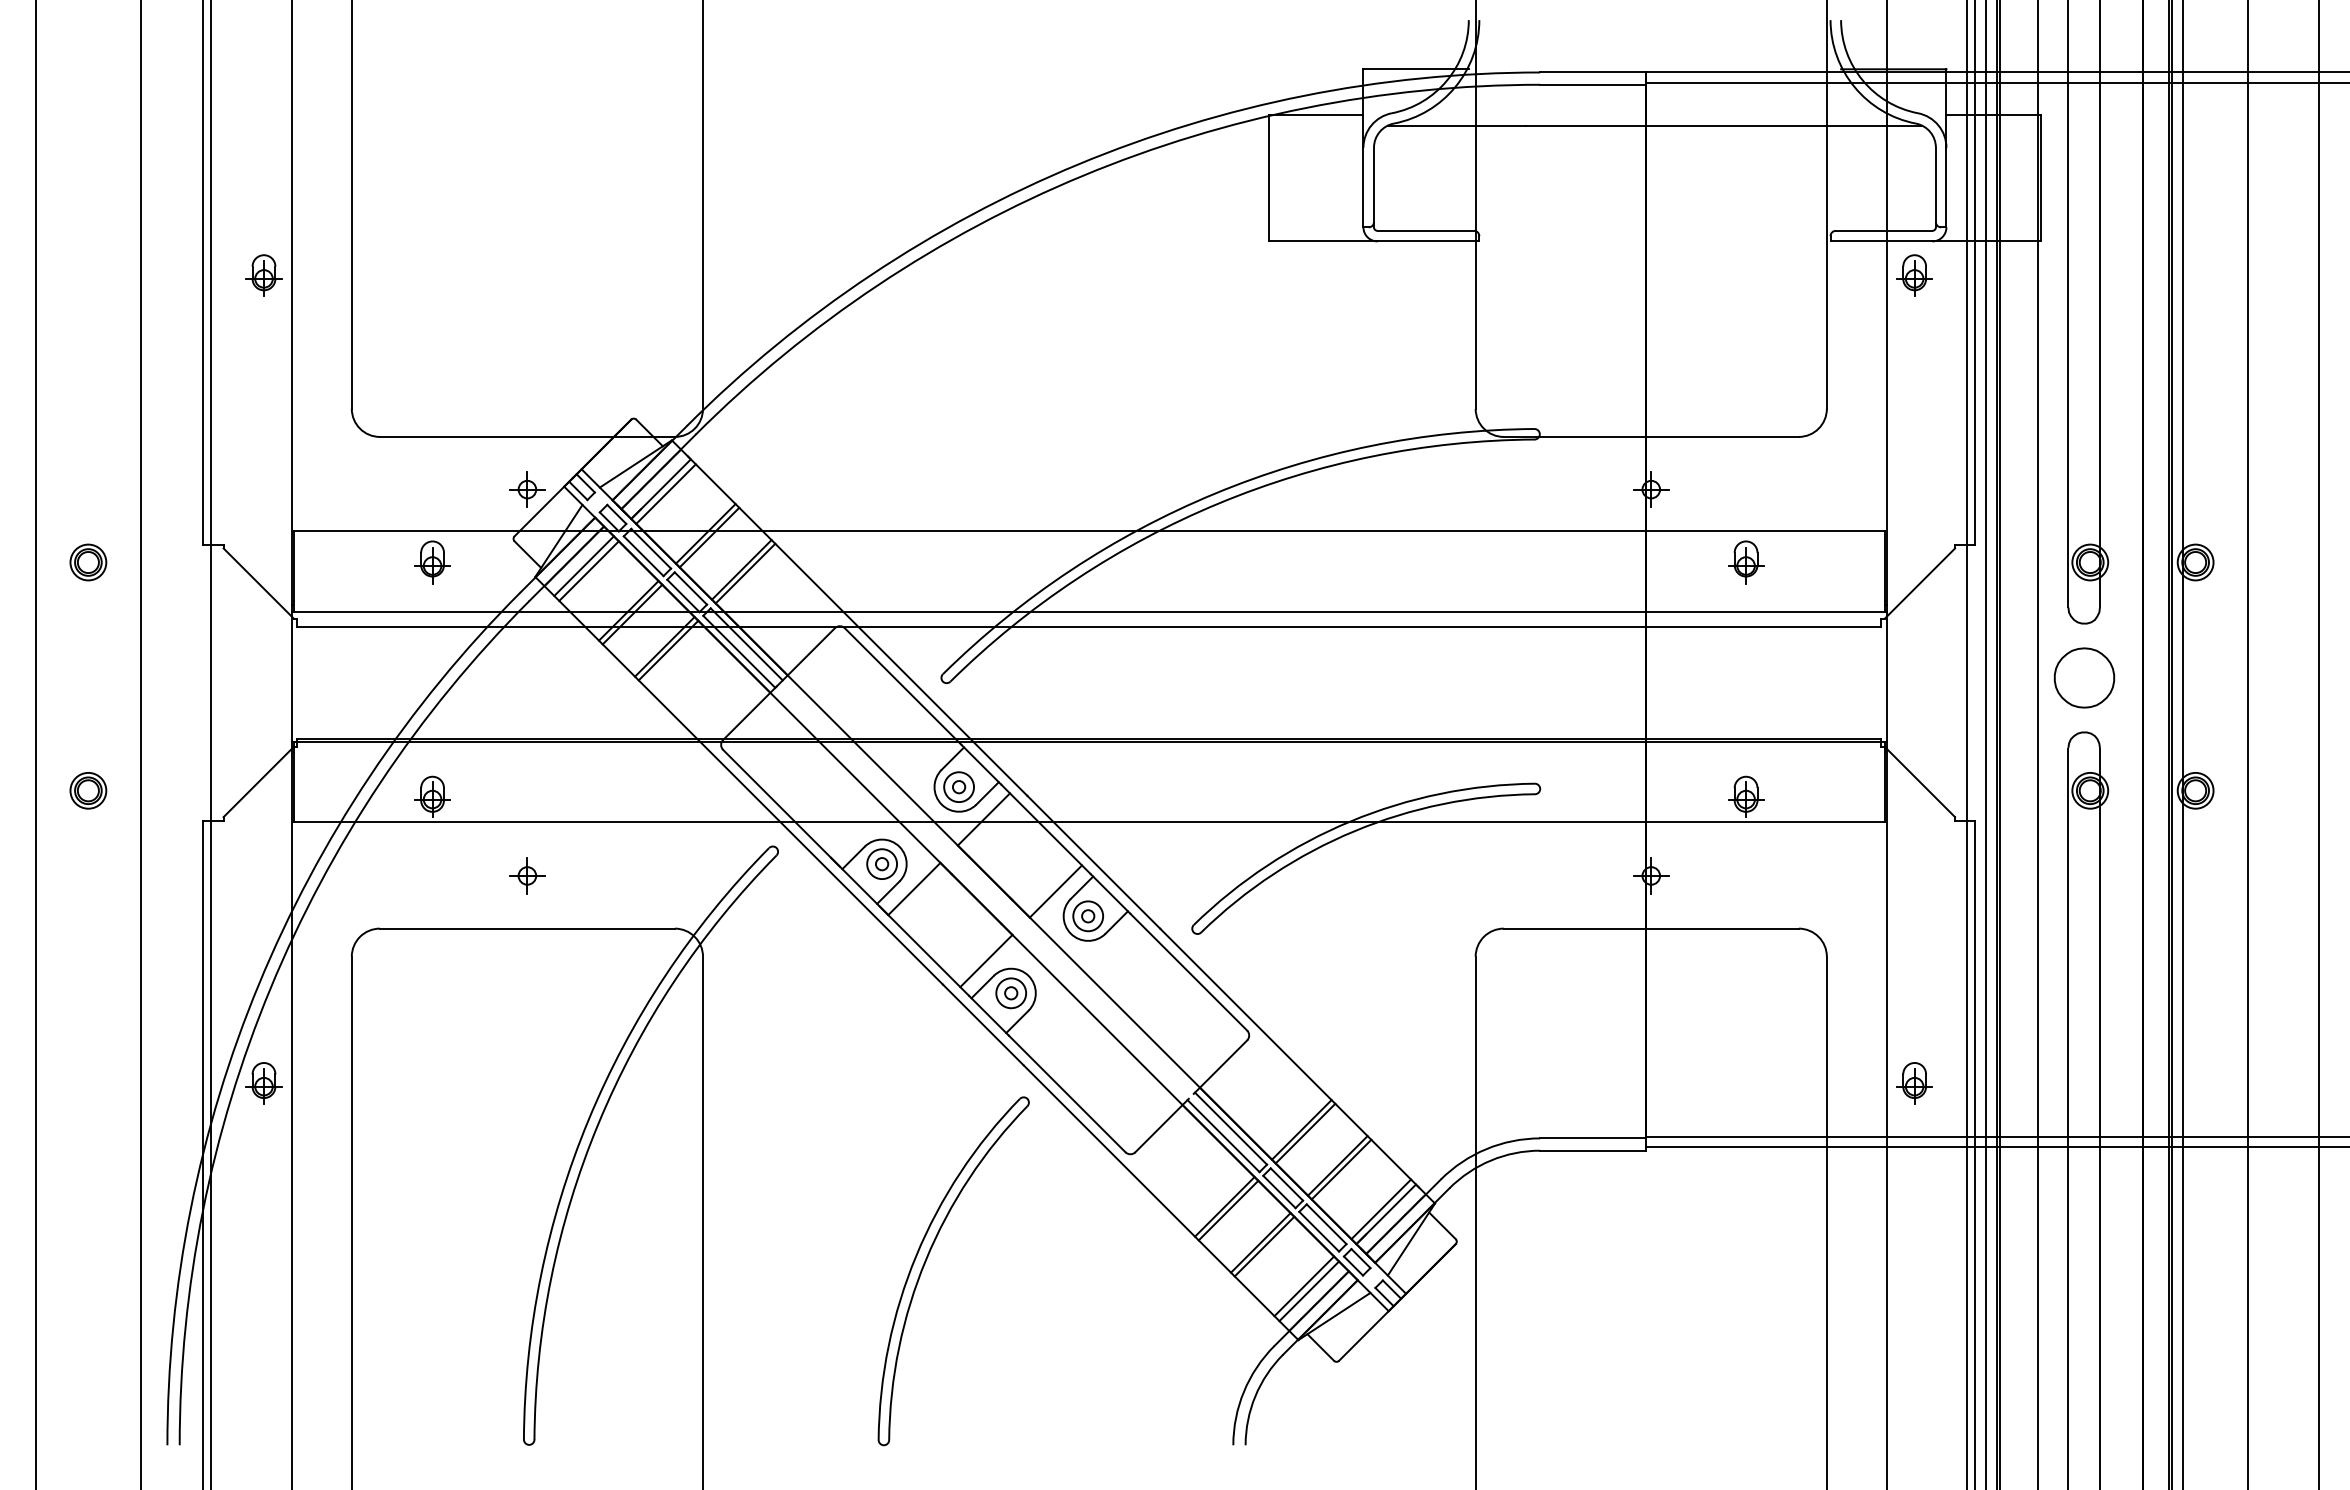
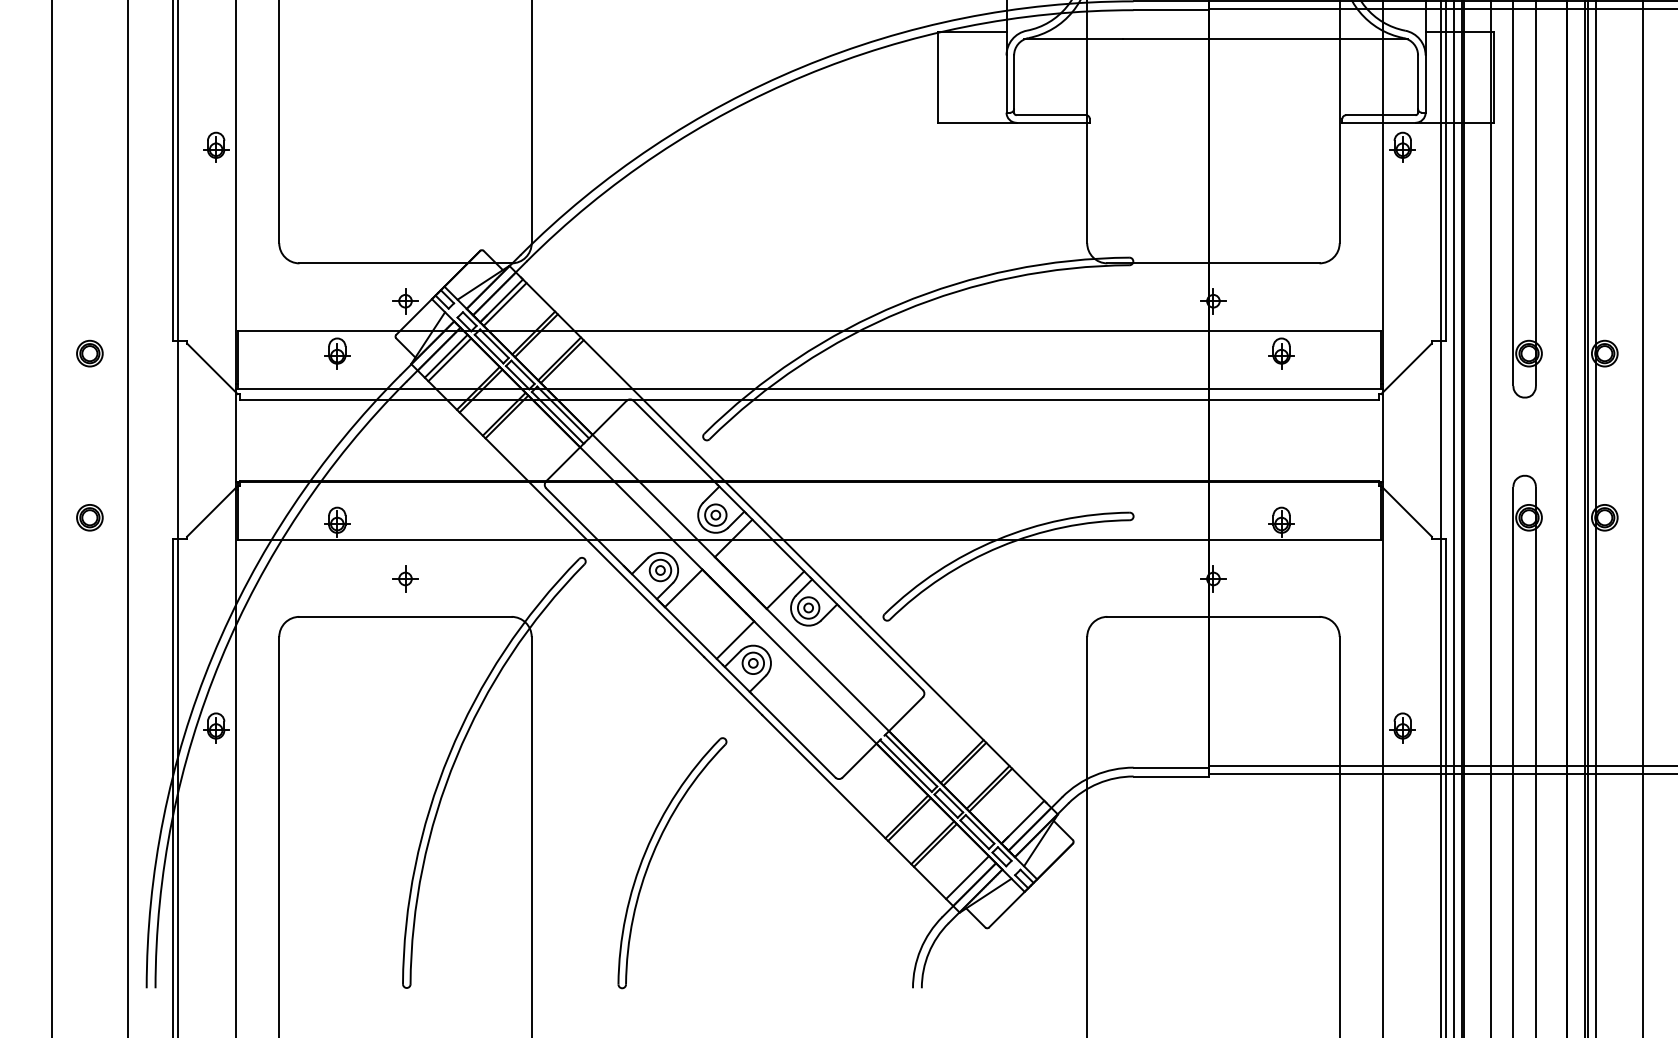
part: (2084, 677) -> (1524, 436), removed
line: (1381, 1209) -> (1019, 818), removed
part: (927, 1259) -> (653, 854), moved
line: (1304, 1286) -> (964, 874), removed

